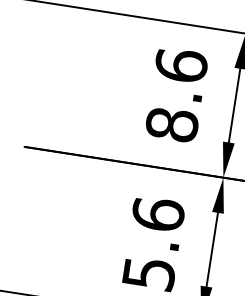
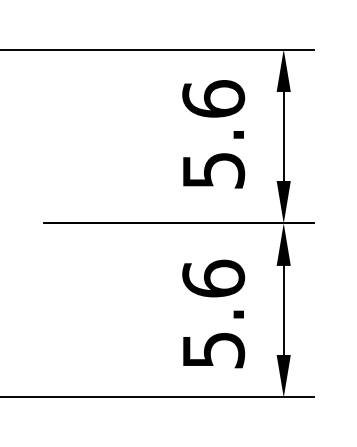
text: (172, 124) -> (213, 170), 8.6 -> 5.6

